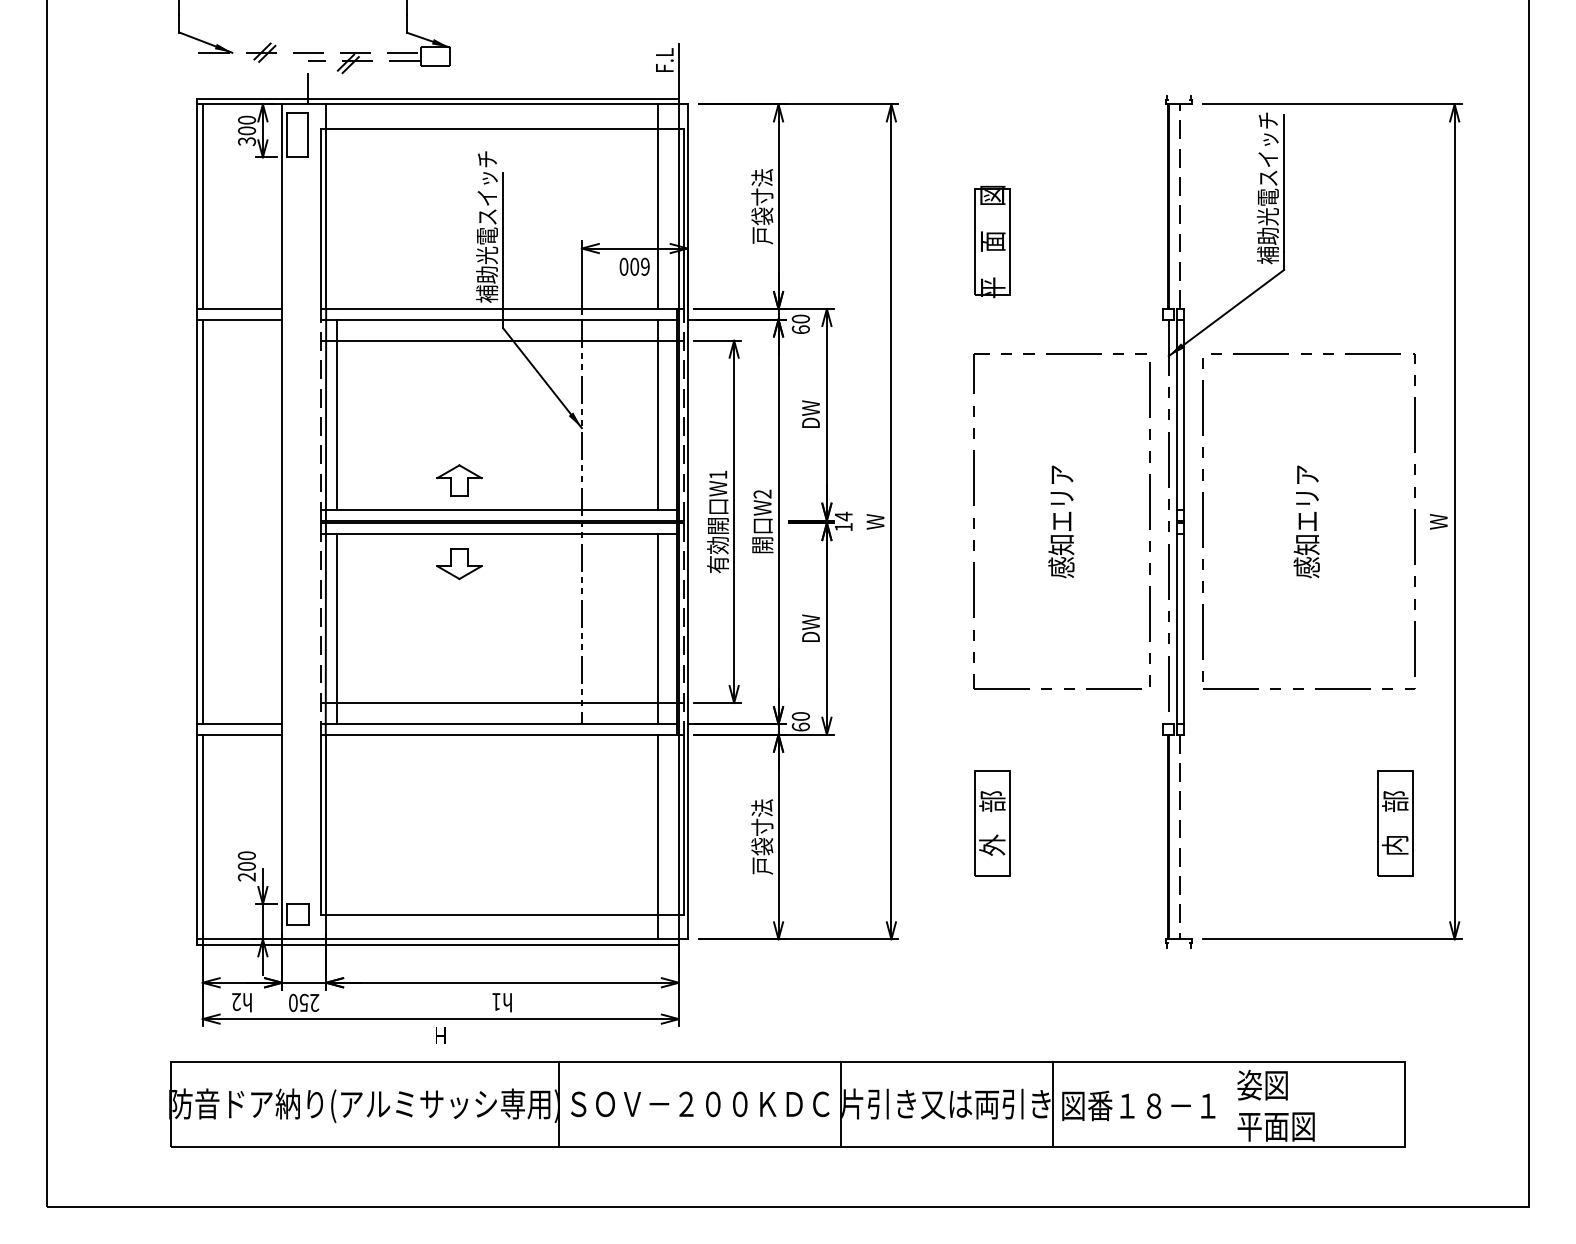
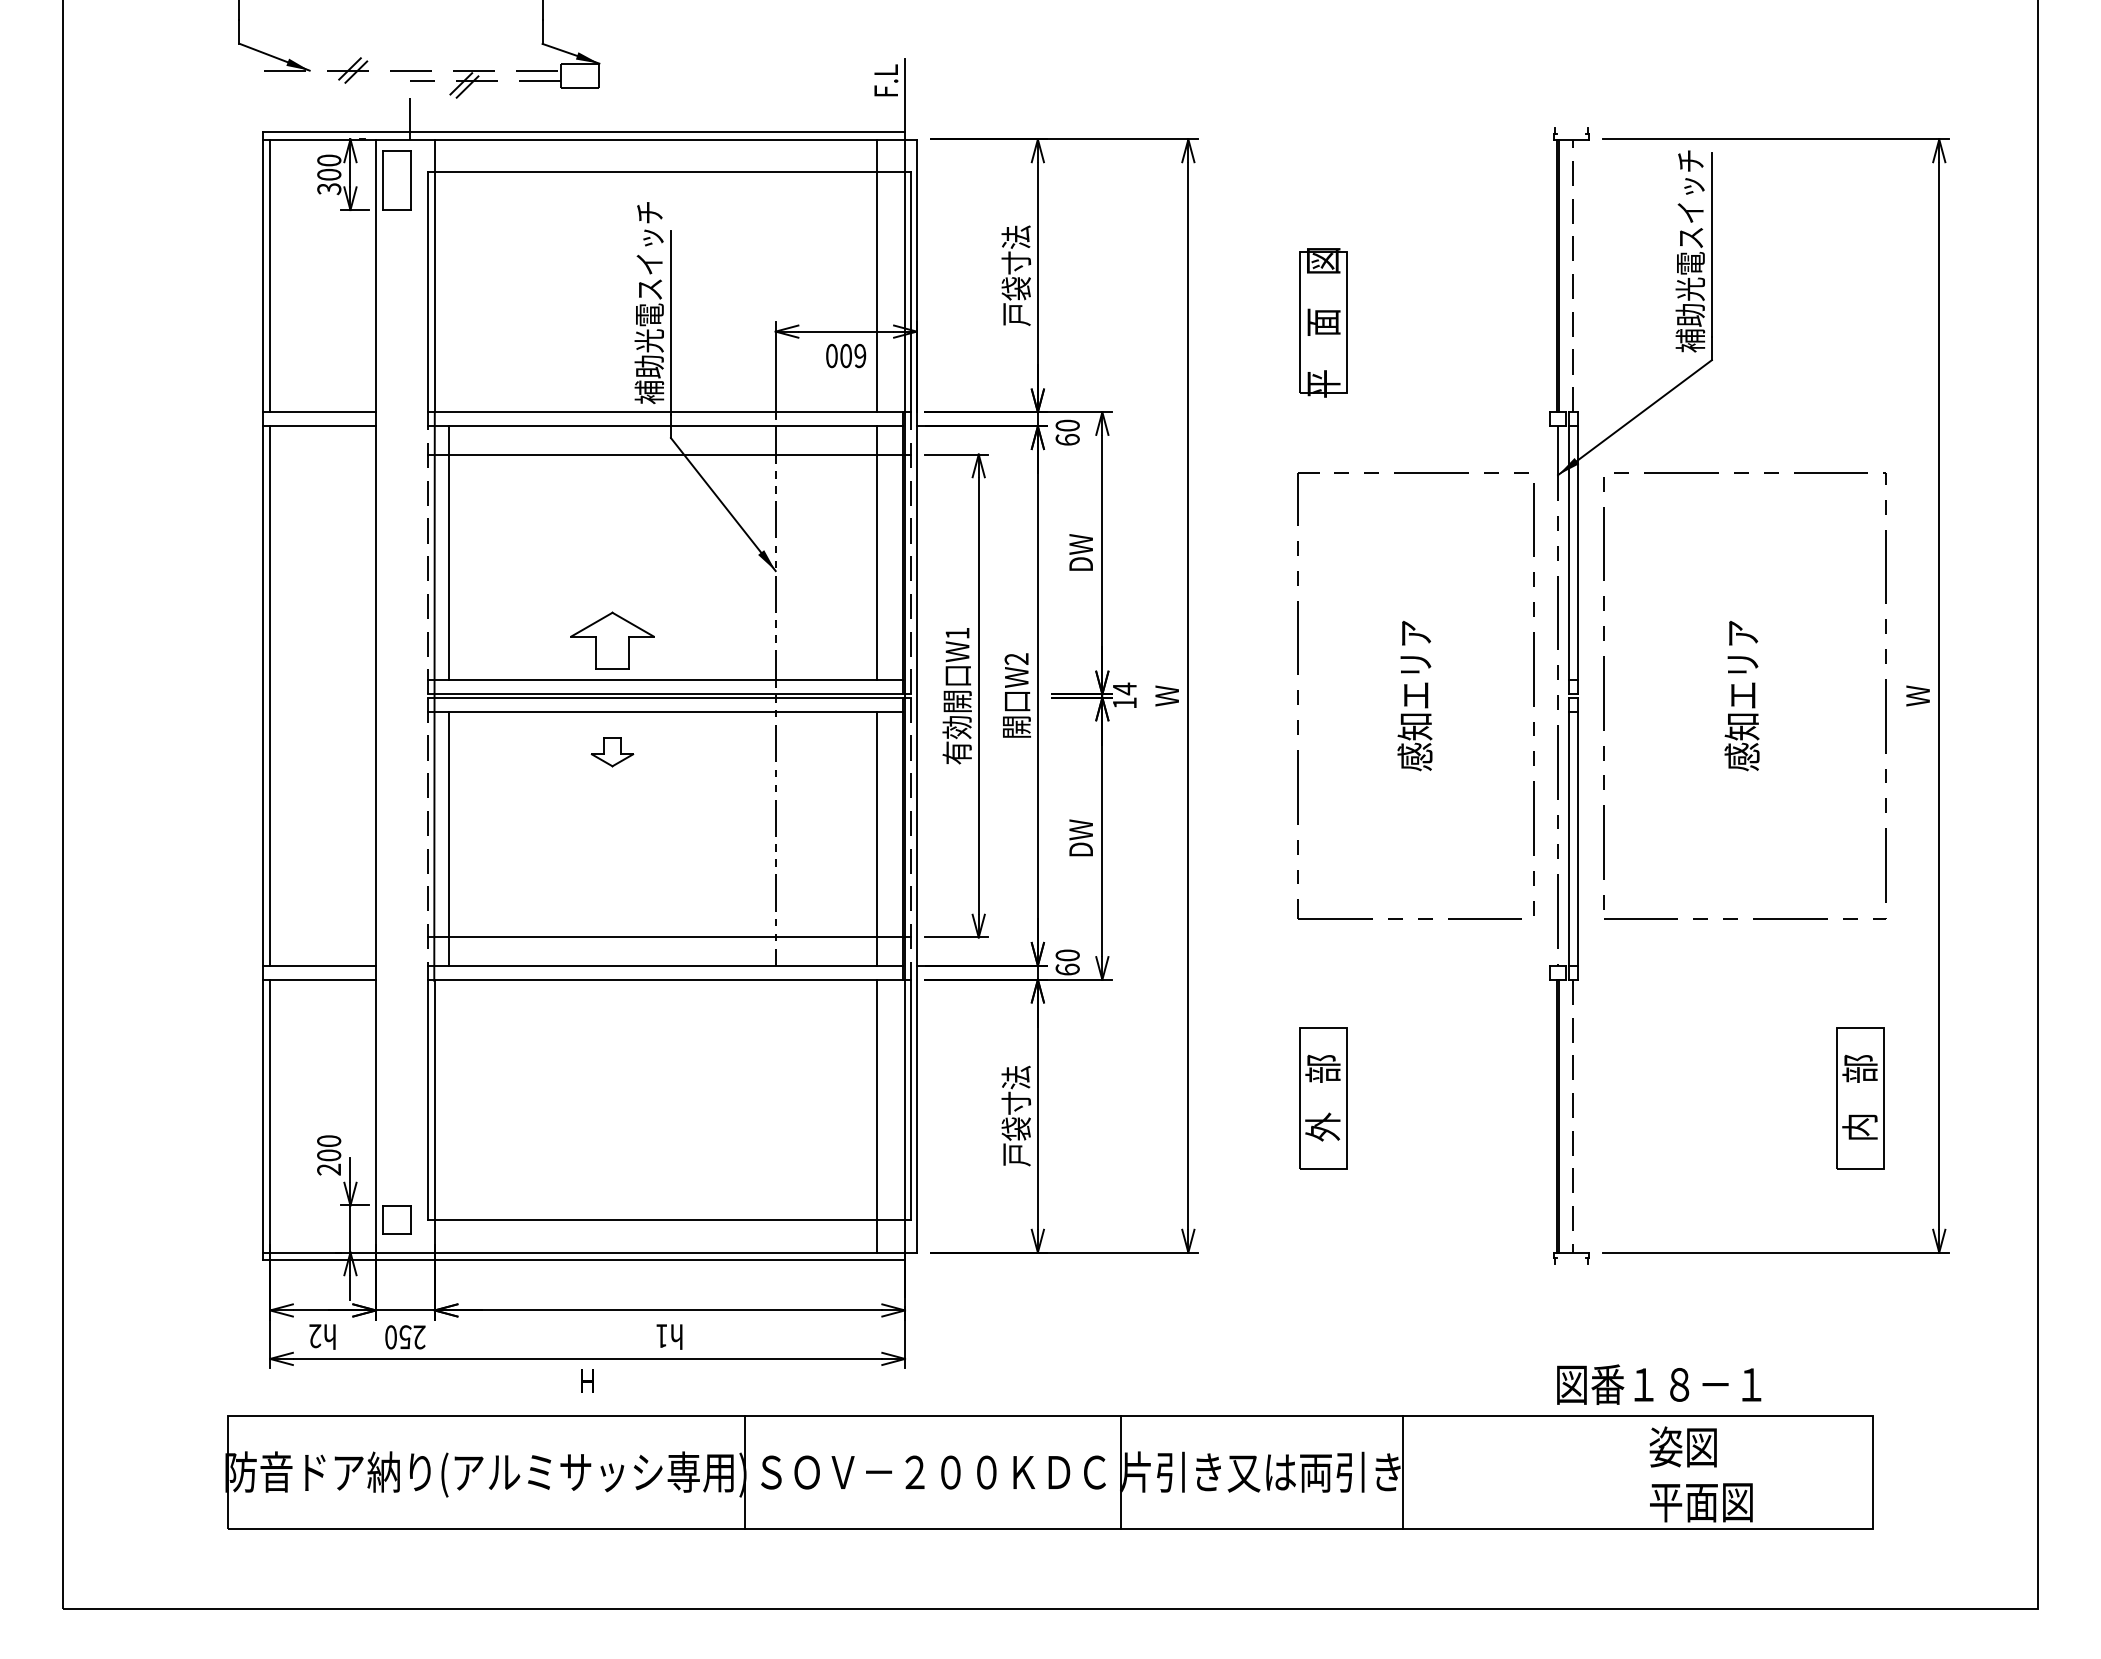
part: (459, 480) -> (612, 640), size x1.4
part: (459, 564) -> (612, 752), size x0.7
text: (1139, 1105) -> (1659, 1384), moved

